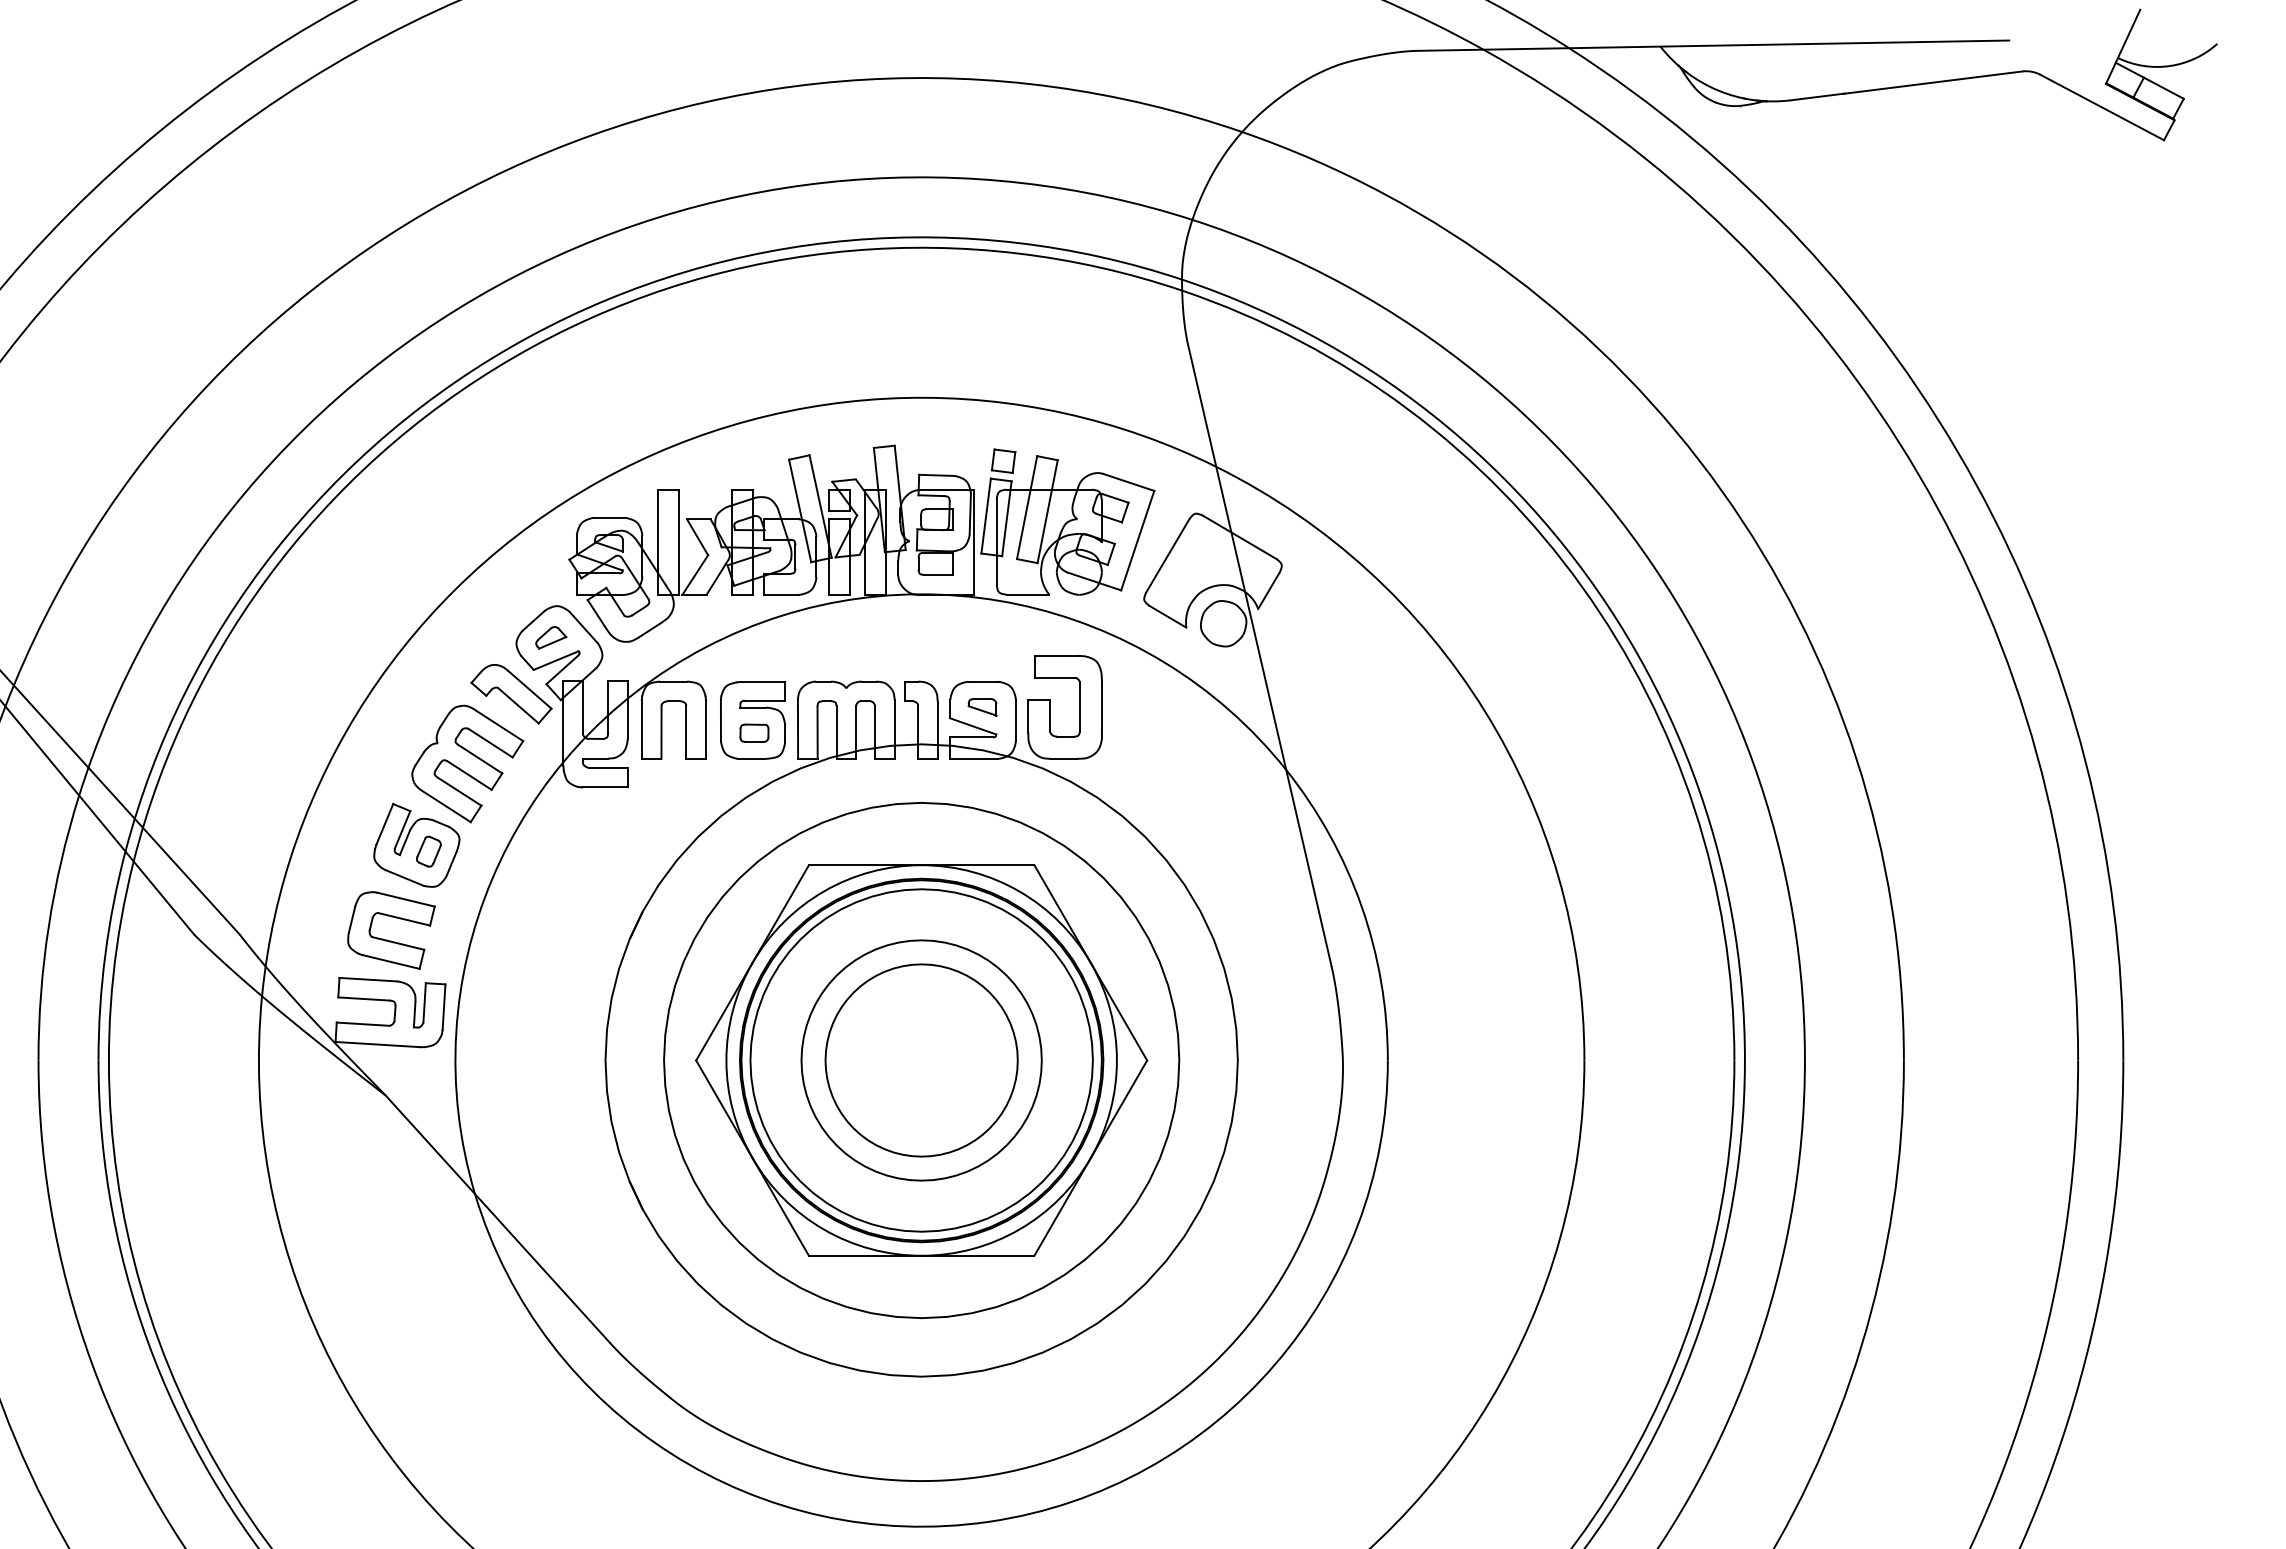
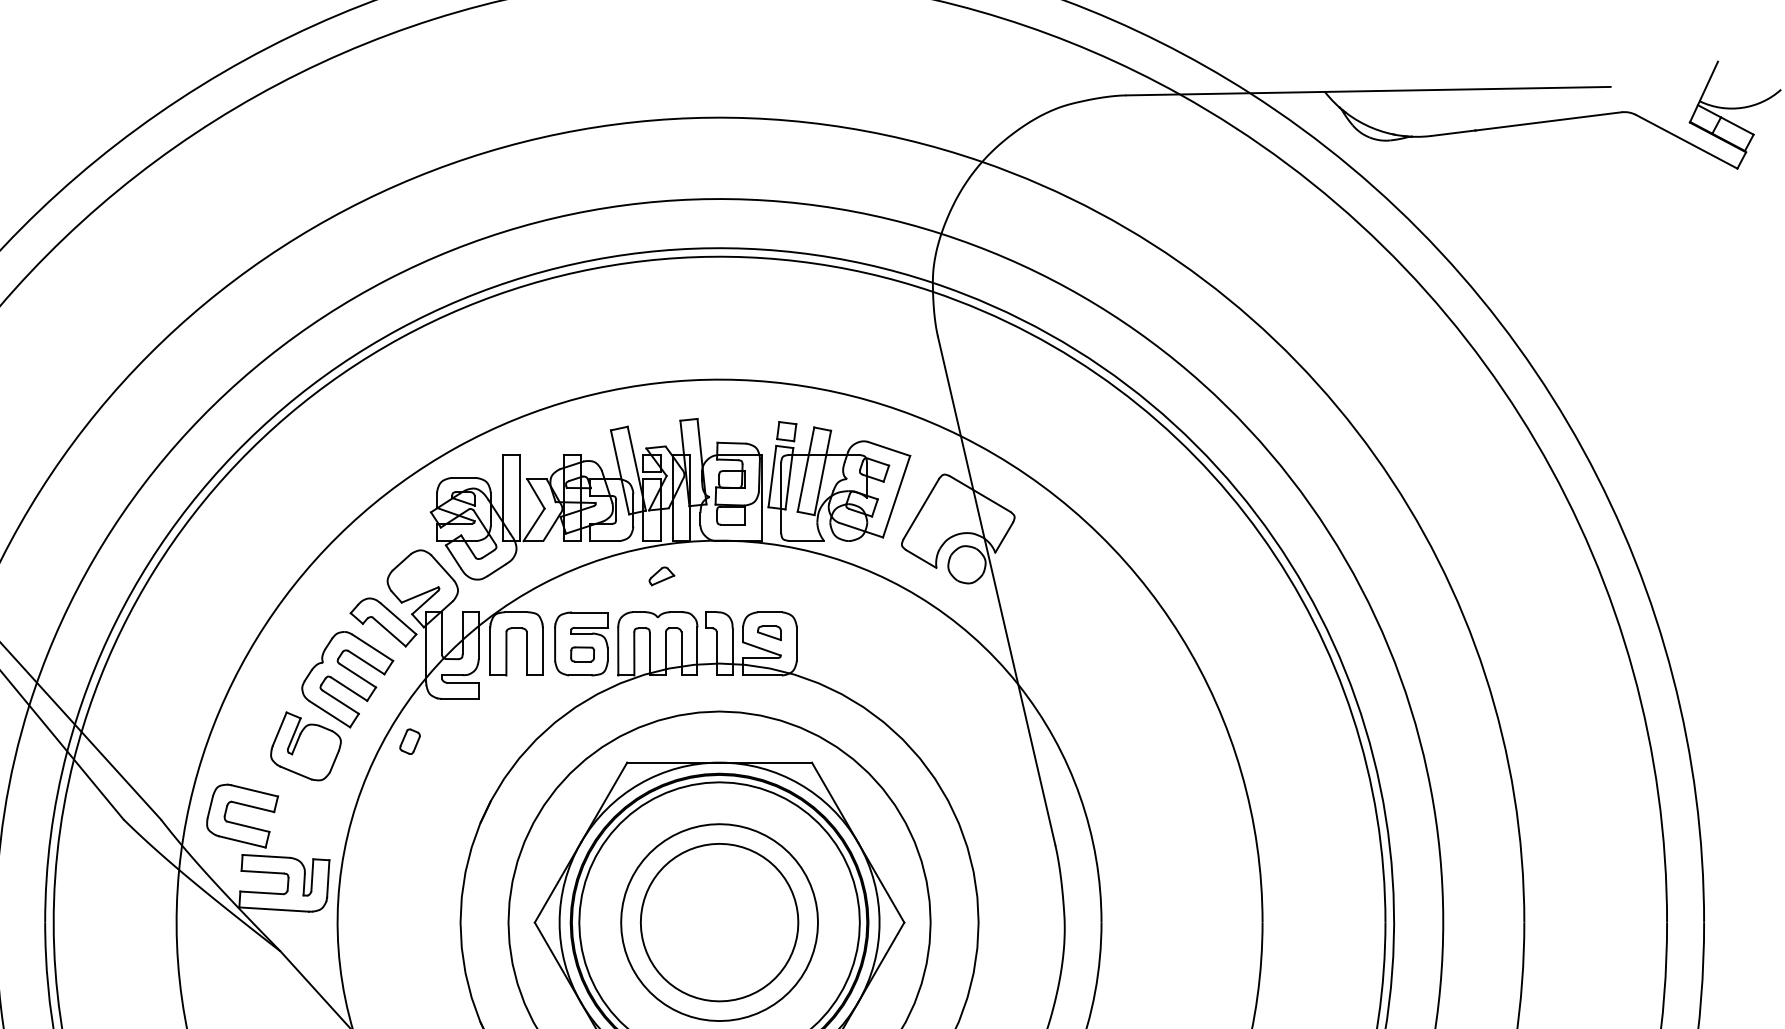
part: (551, 637) -> (662, 576), moved
part: (1050, 707) -> (825, 633), removed
part: (428, 851) -> (409, 741), moved
part: (387, 939) -> (239, 823), moved

